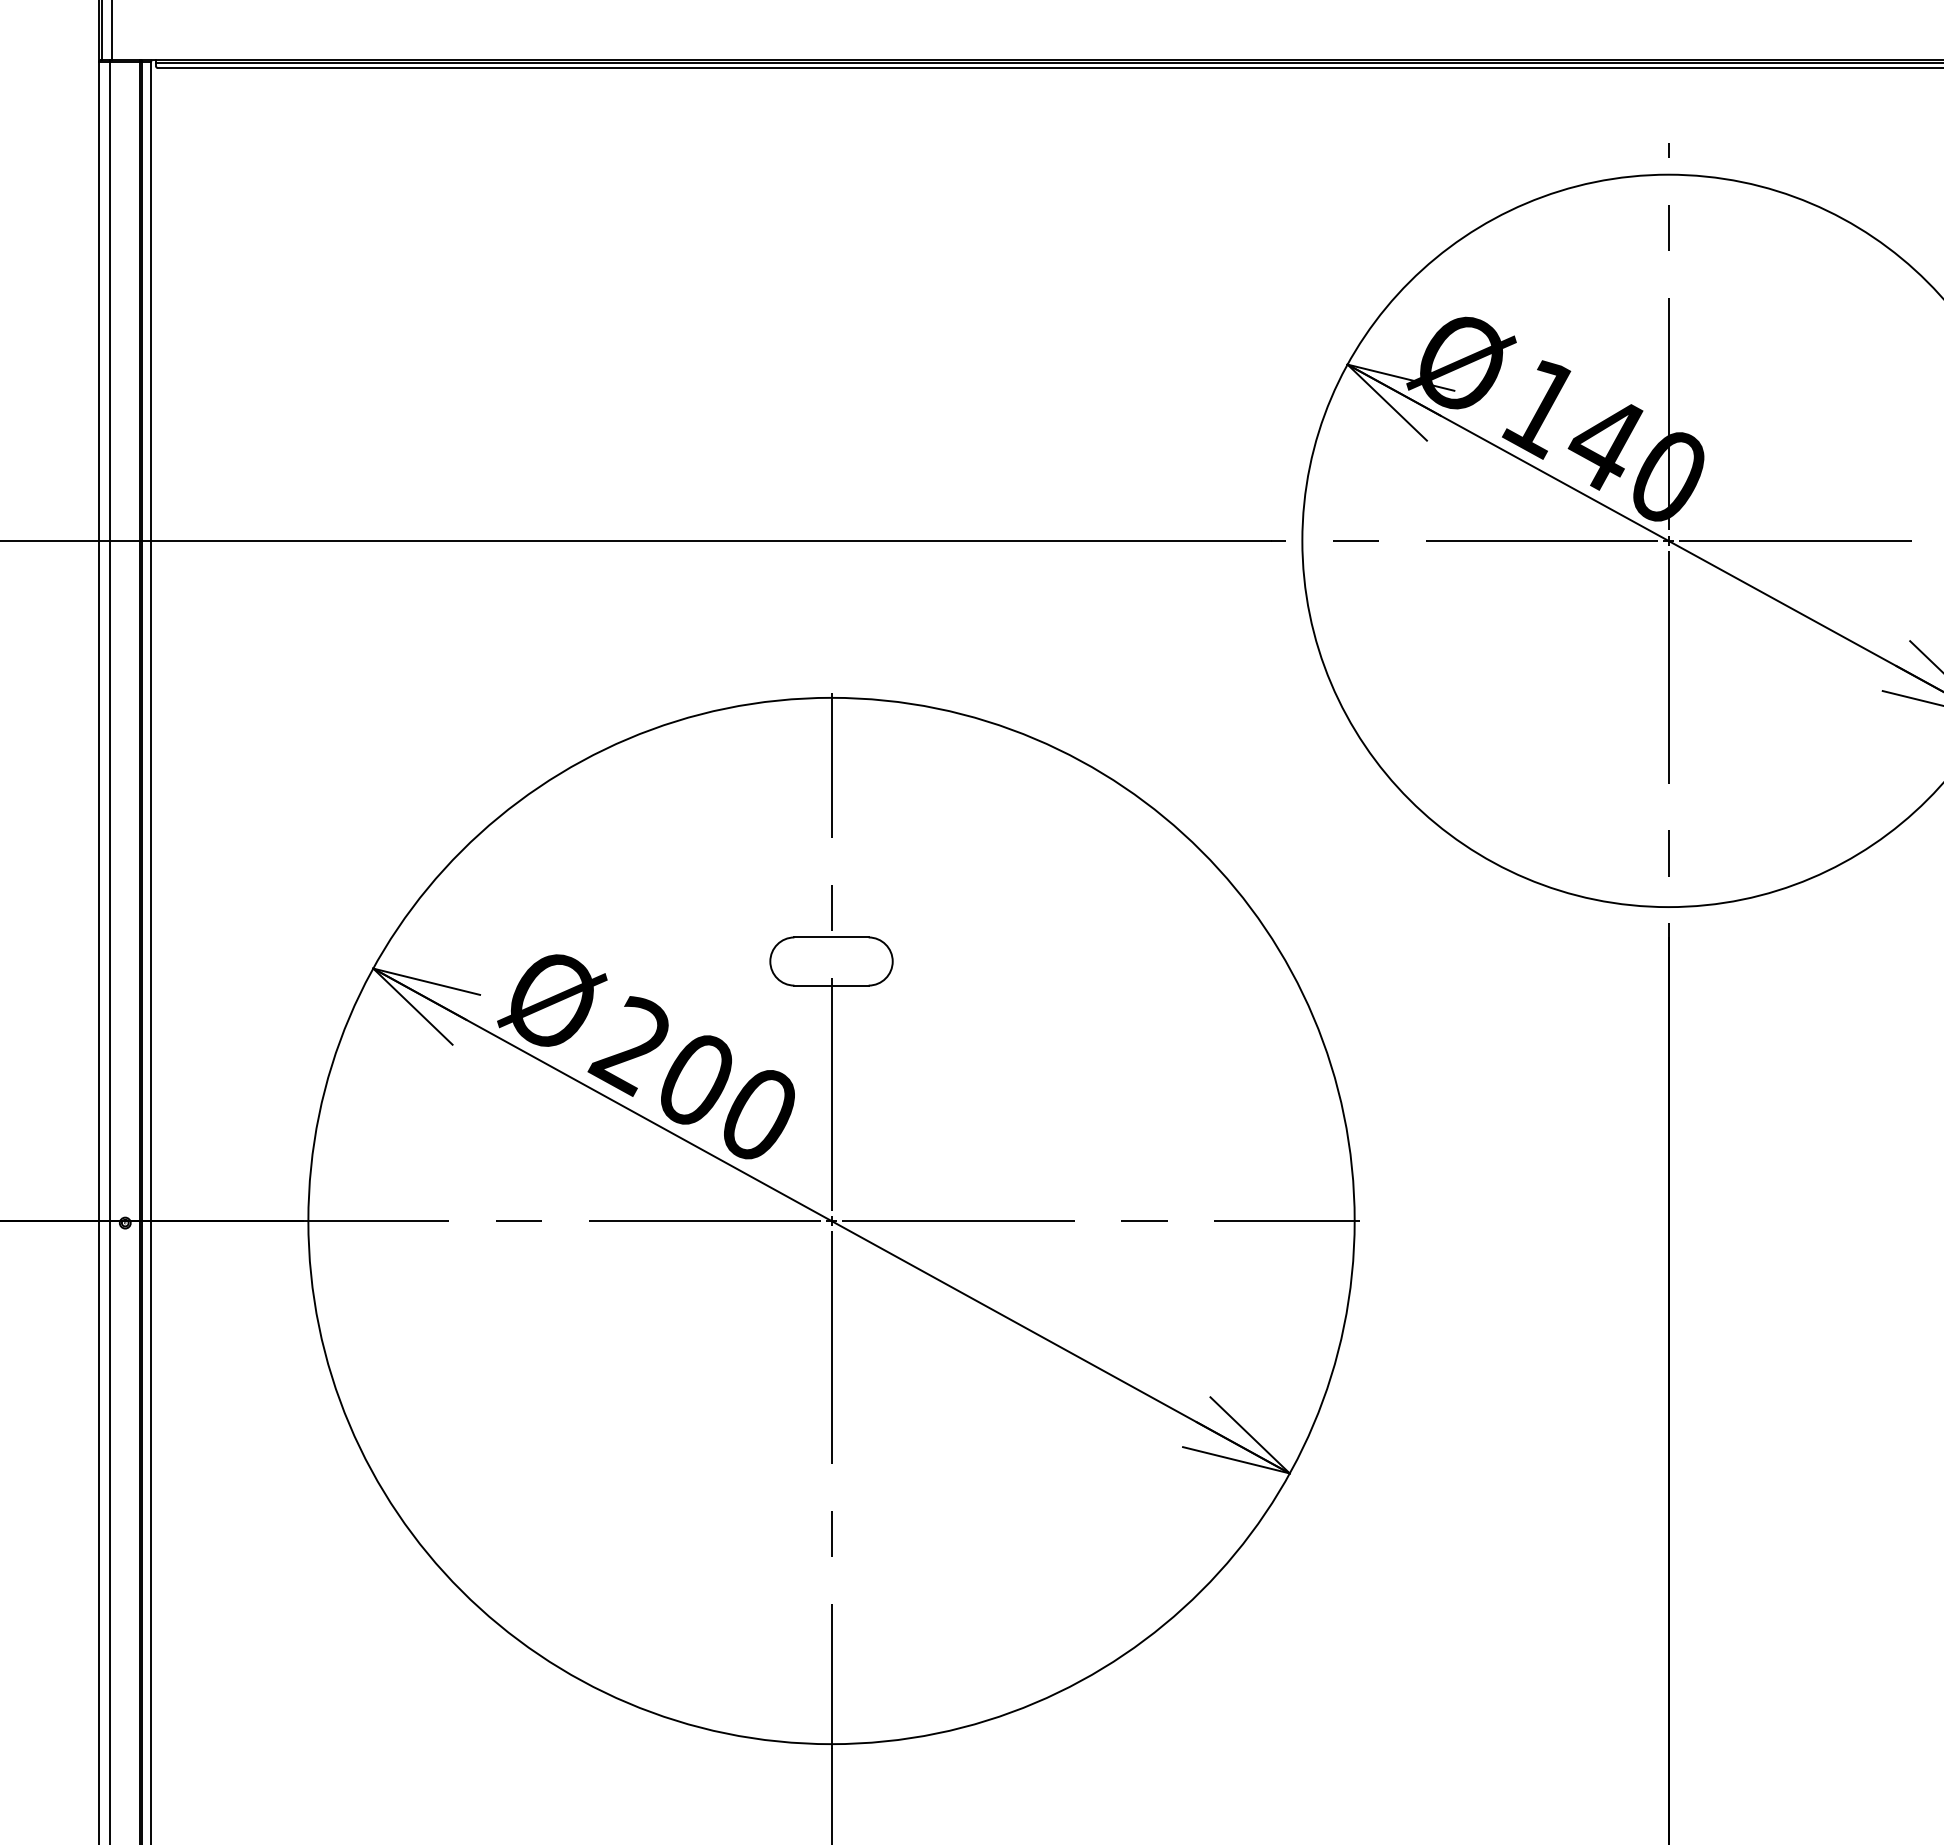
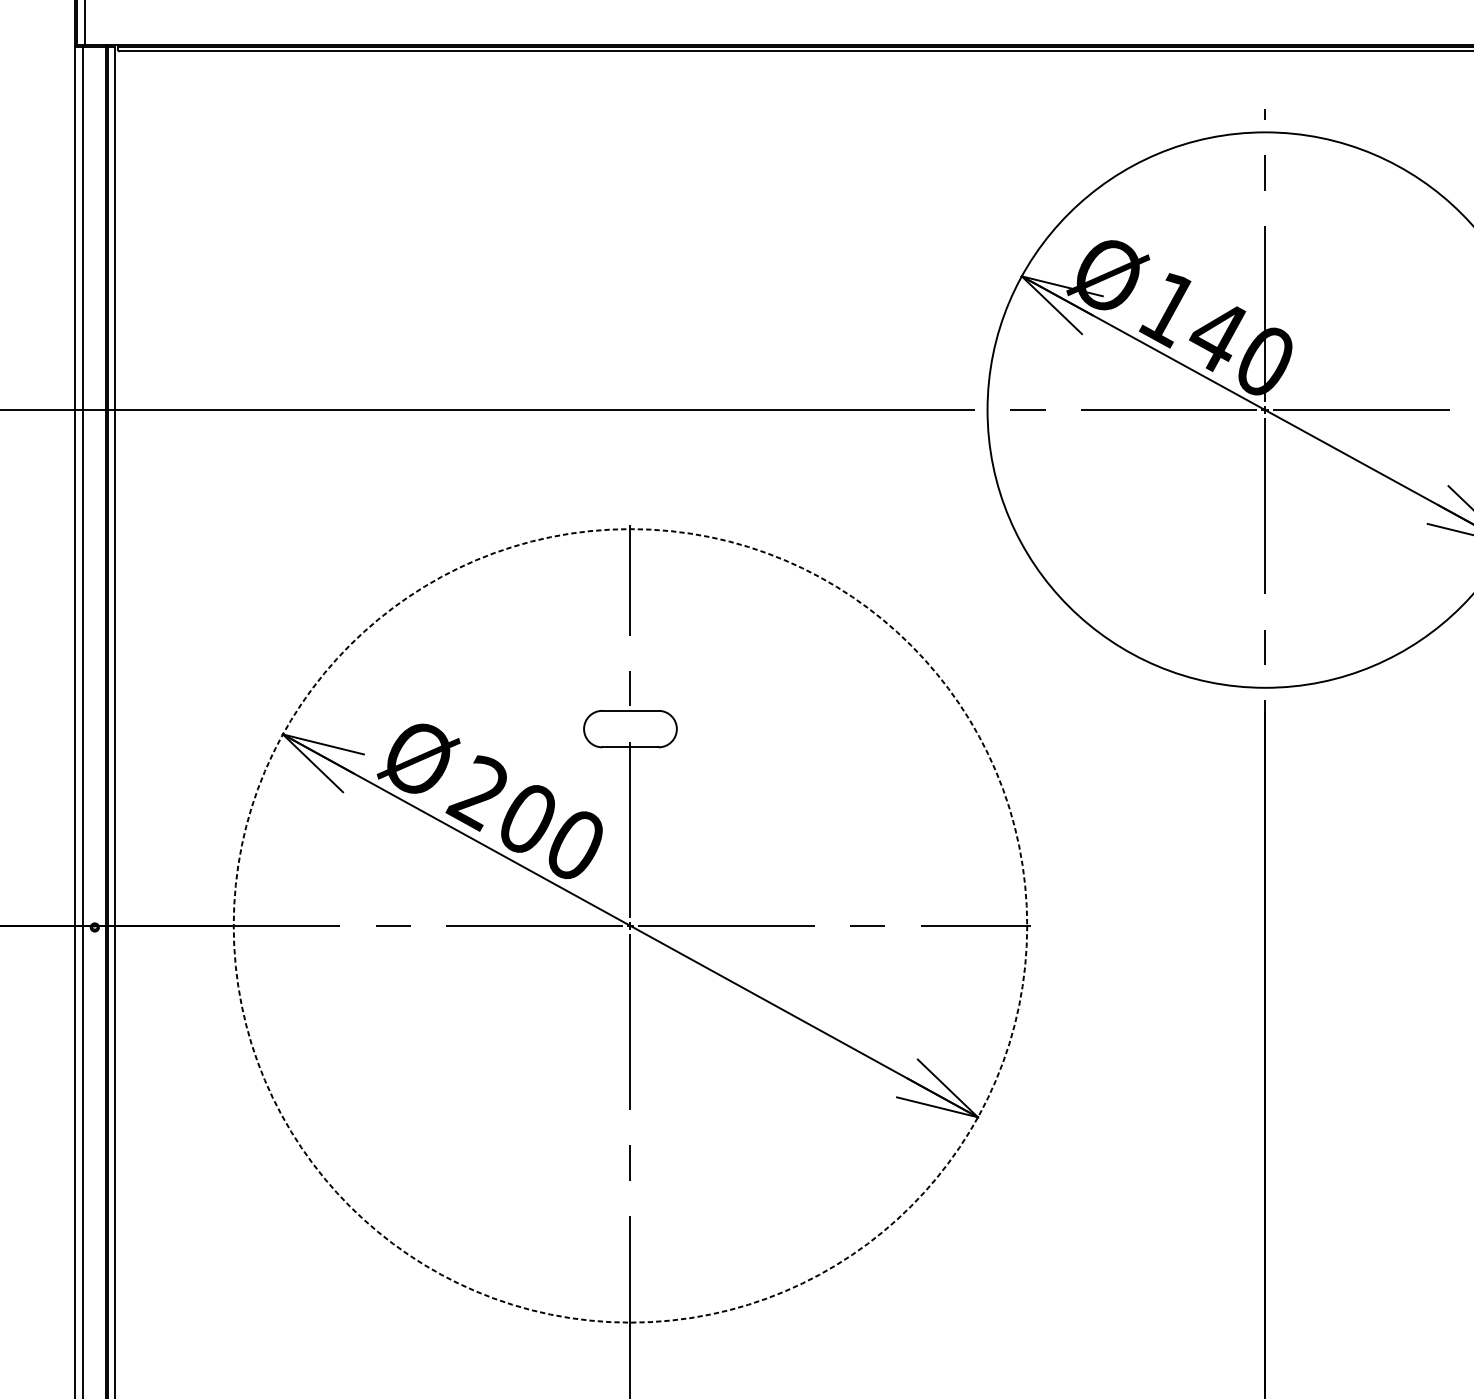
circle: (831, 1220) -> (630, 925), solid -> dashed

